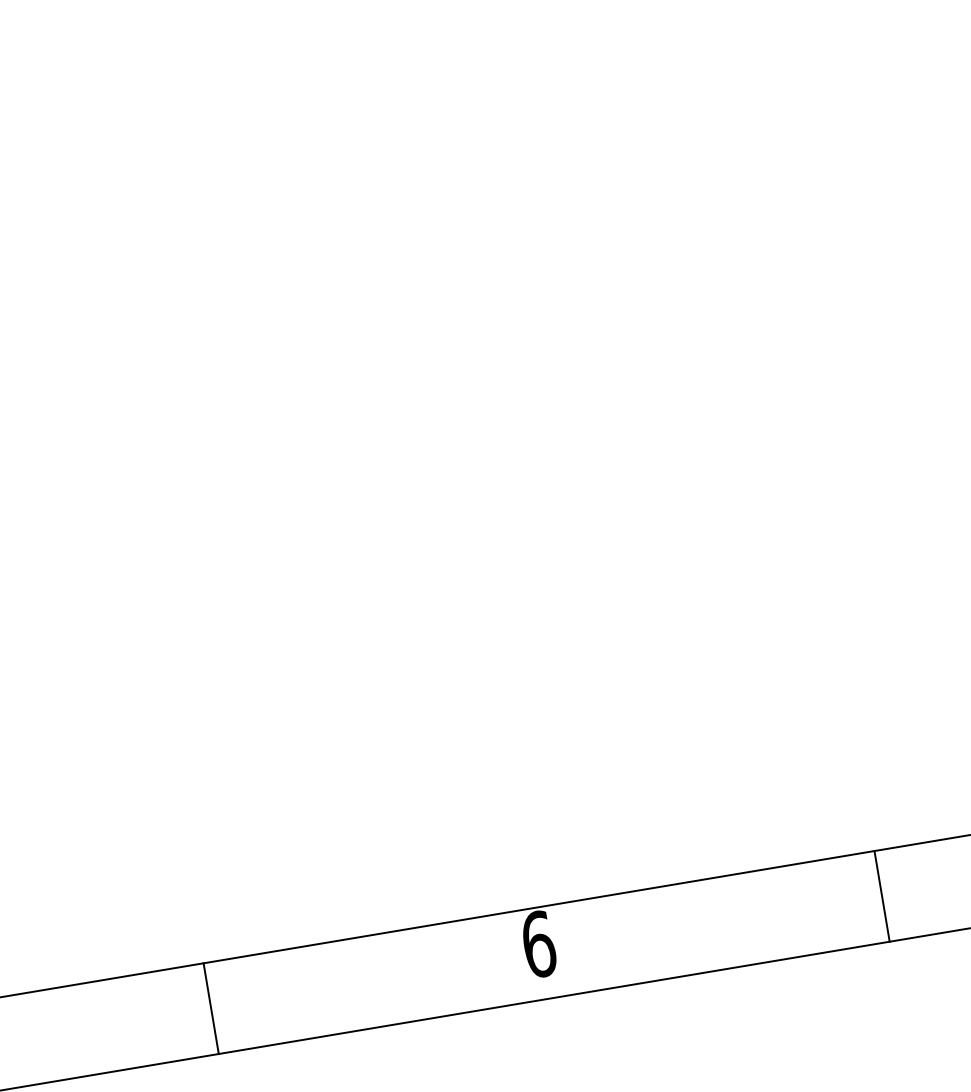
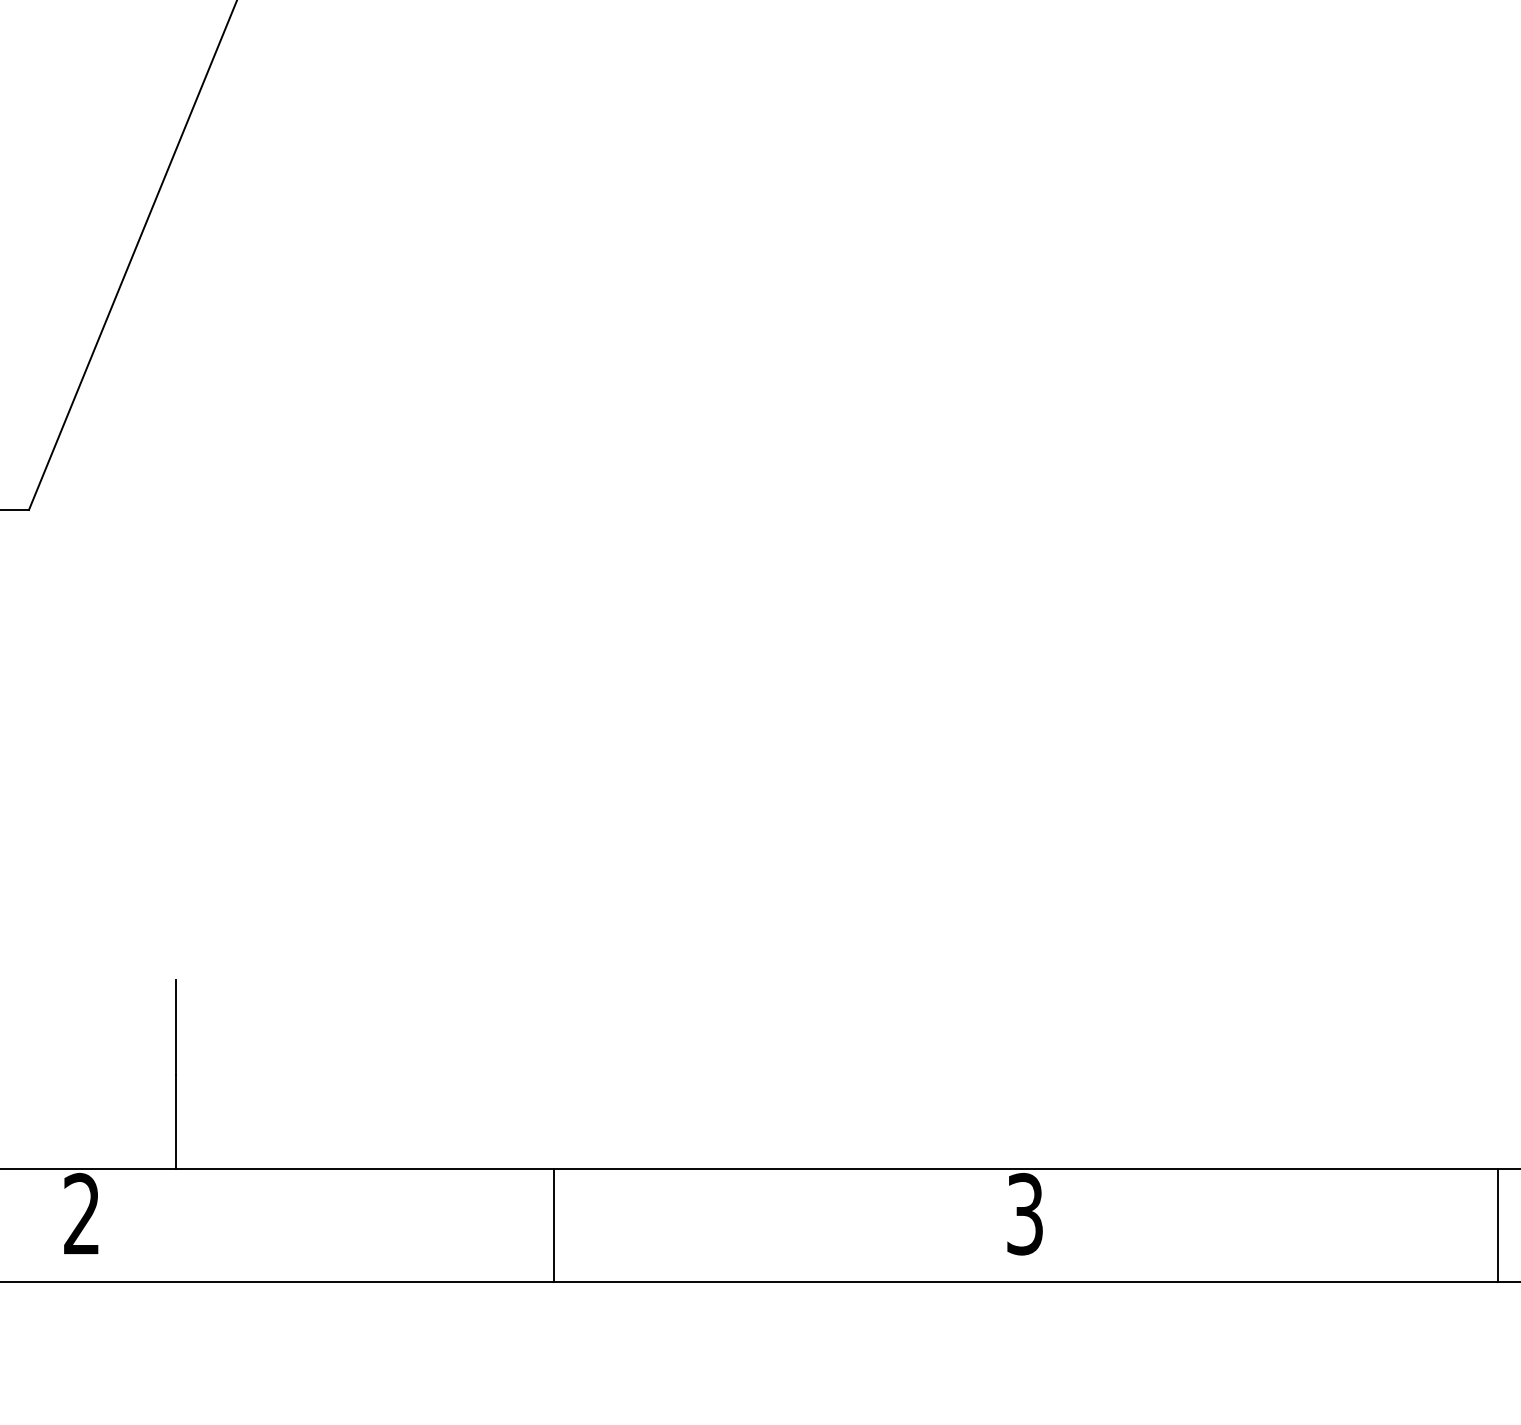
line: (882, 896) -> (1497, 1225), moved
text: (538, 943) -> (1025, 1213), 6 -> 3
line: (211, 1008) -> (554, 1225), moved

